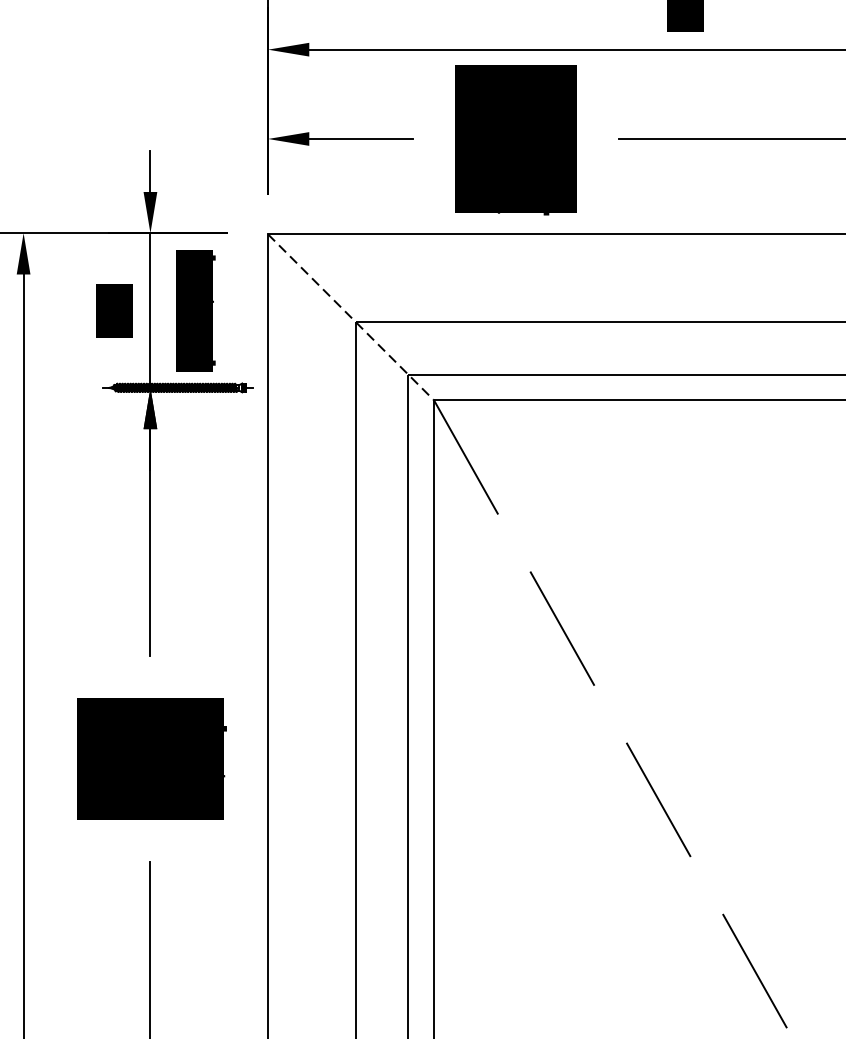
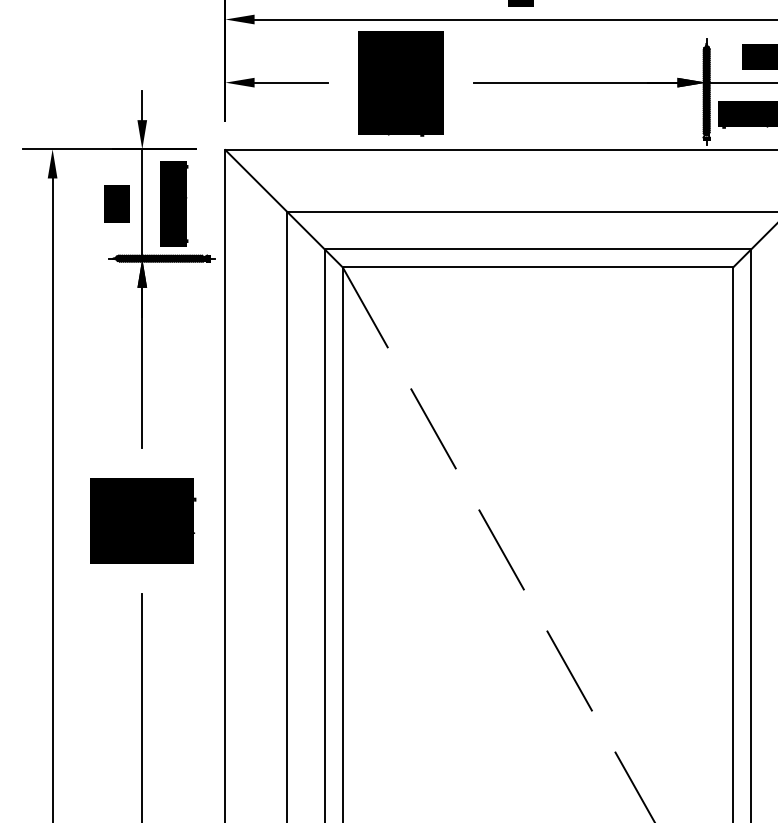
line: (351, 316) -> (284, 208), dashed -> solid

